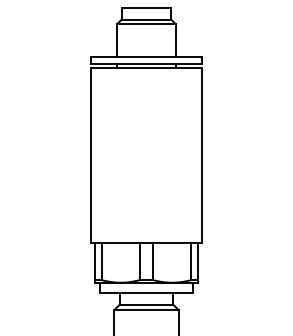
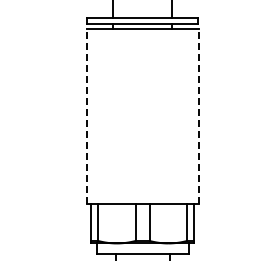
line: (90, 155) -> (86, 116), solid -> dashed
line: (202, 155) -> (198, 116), solid -> dashed

